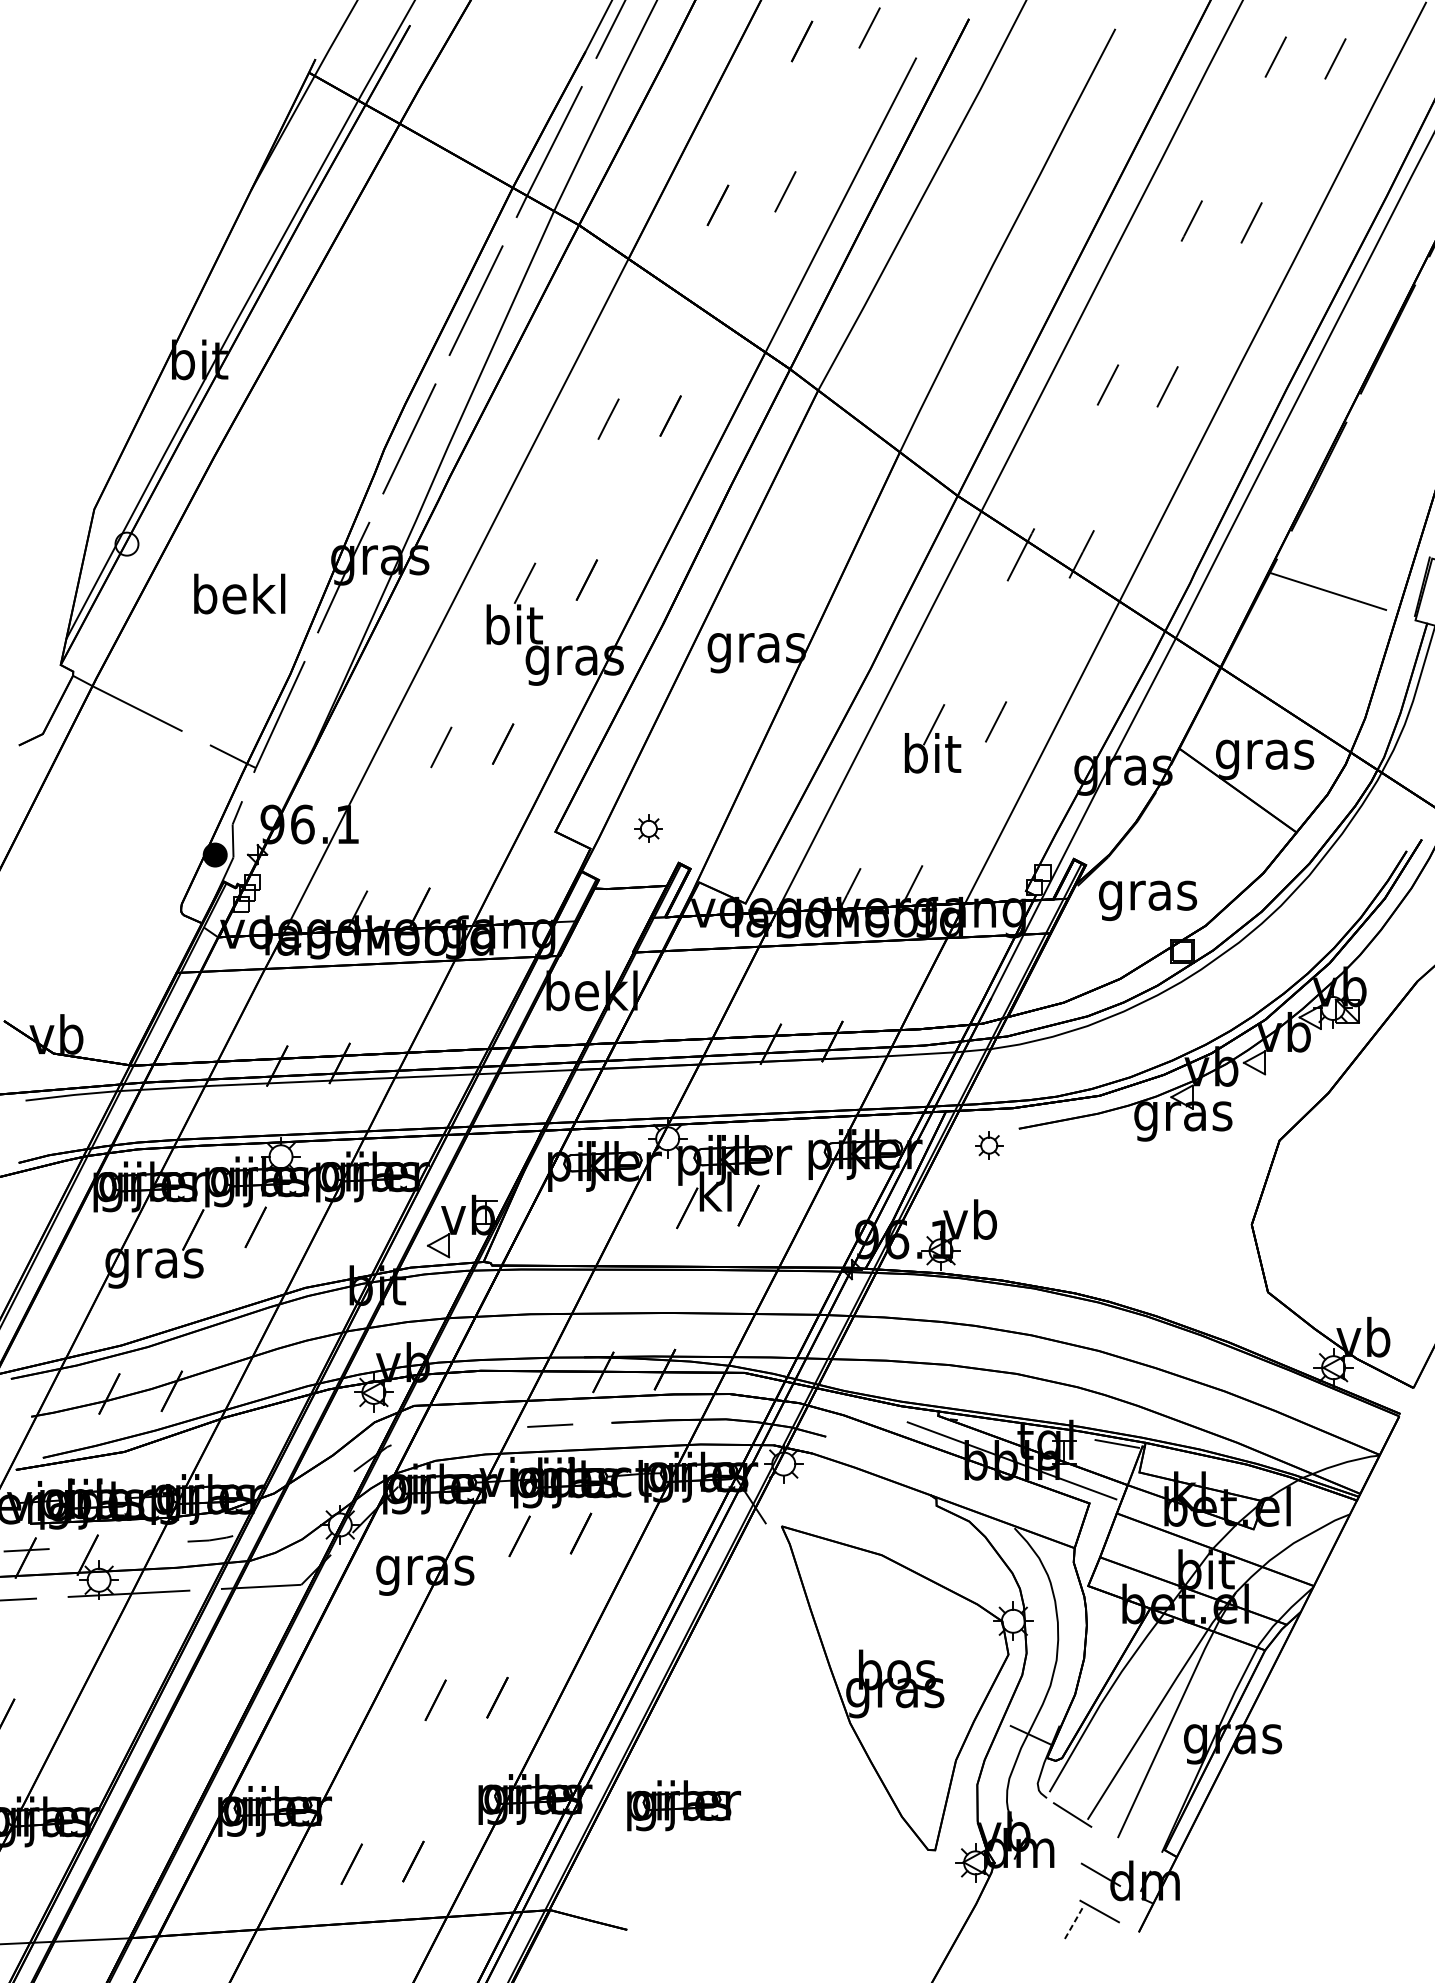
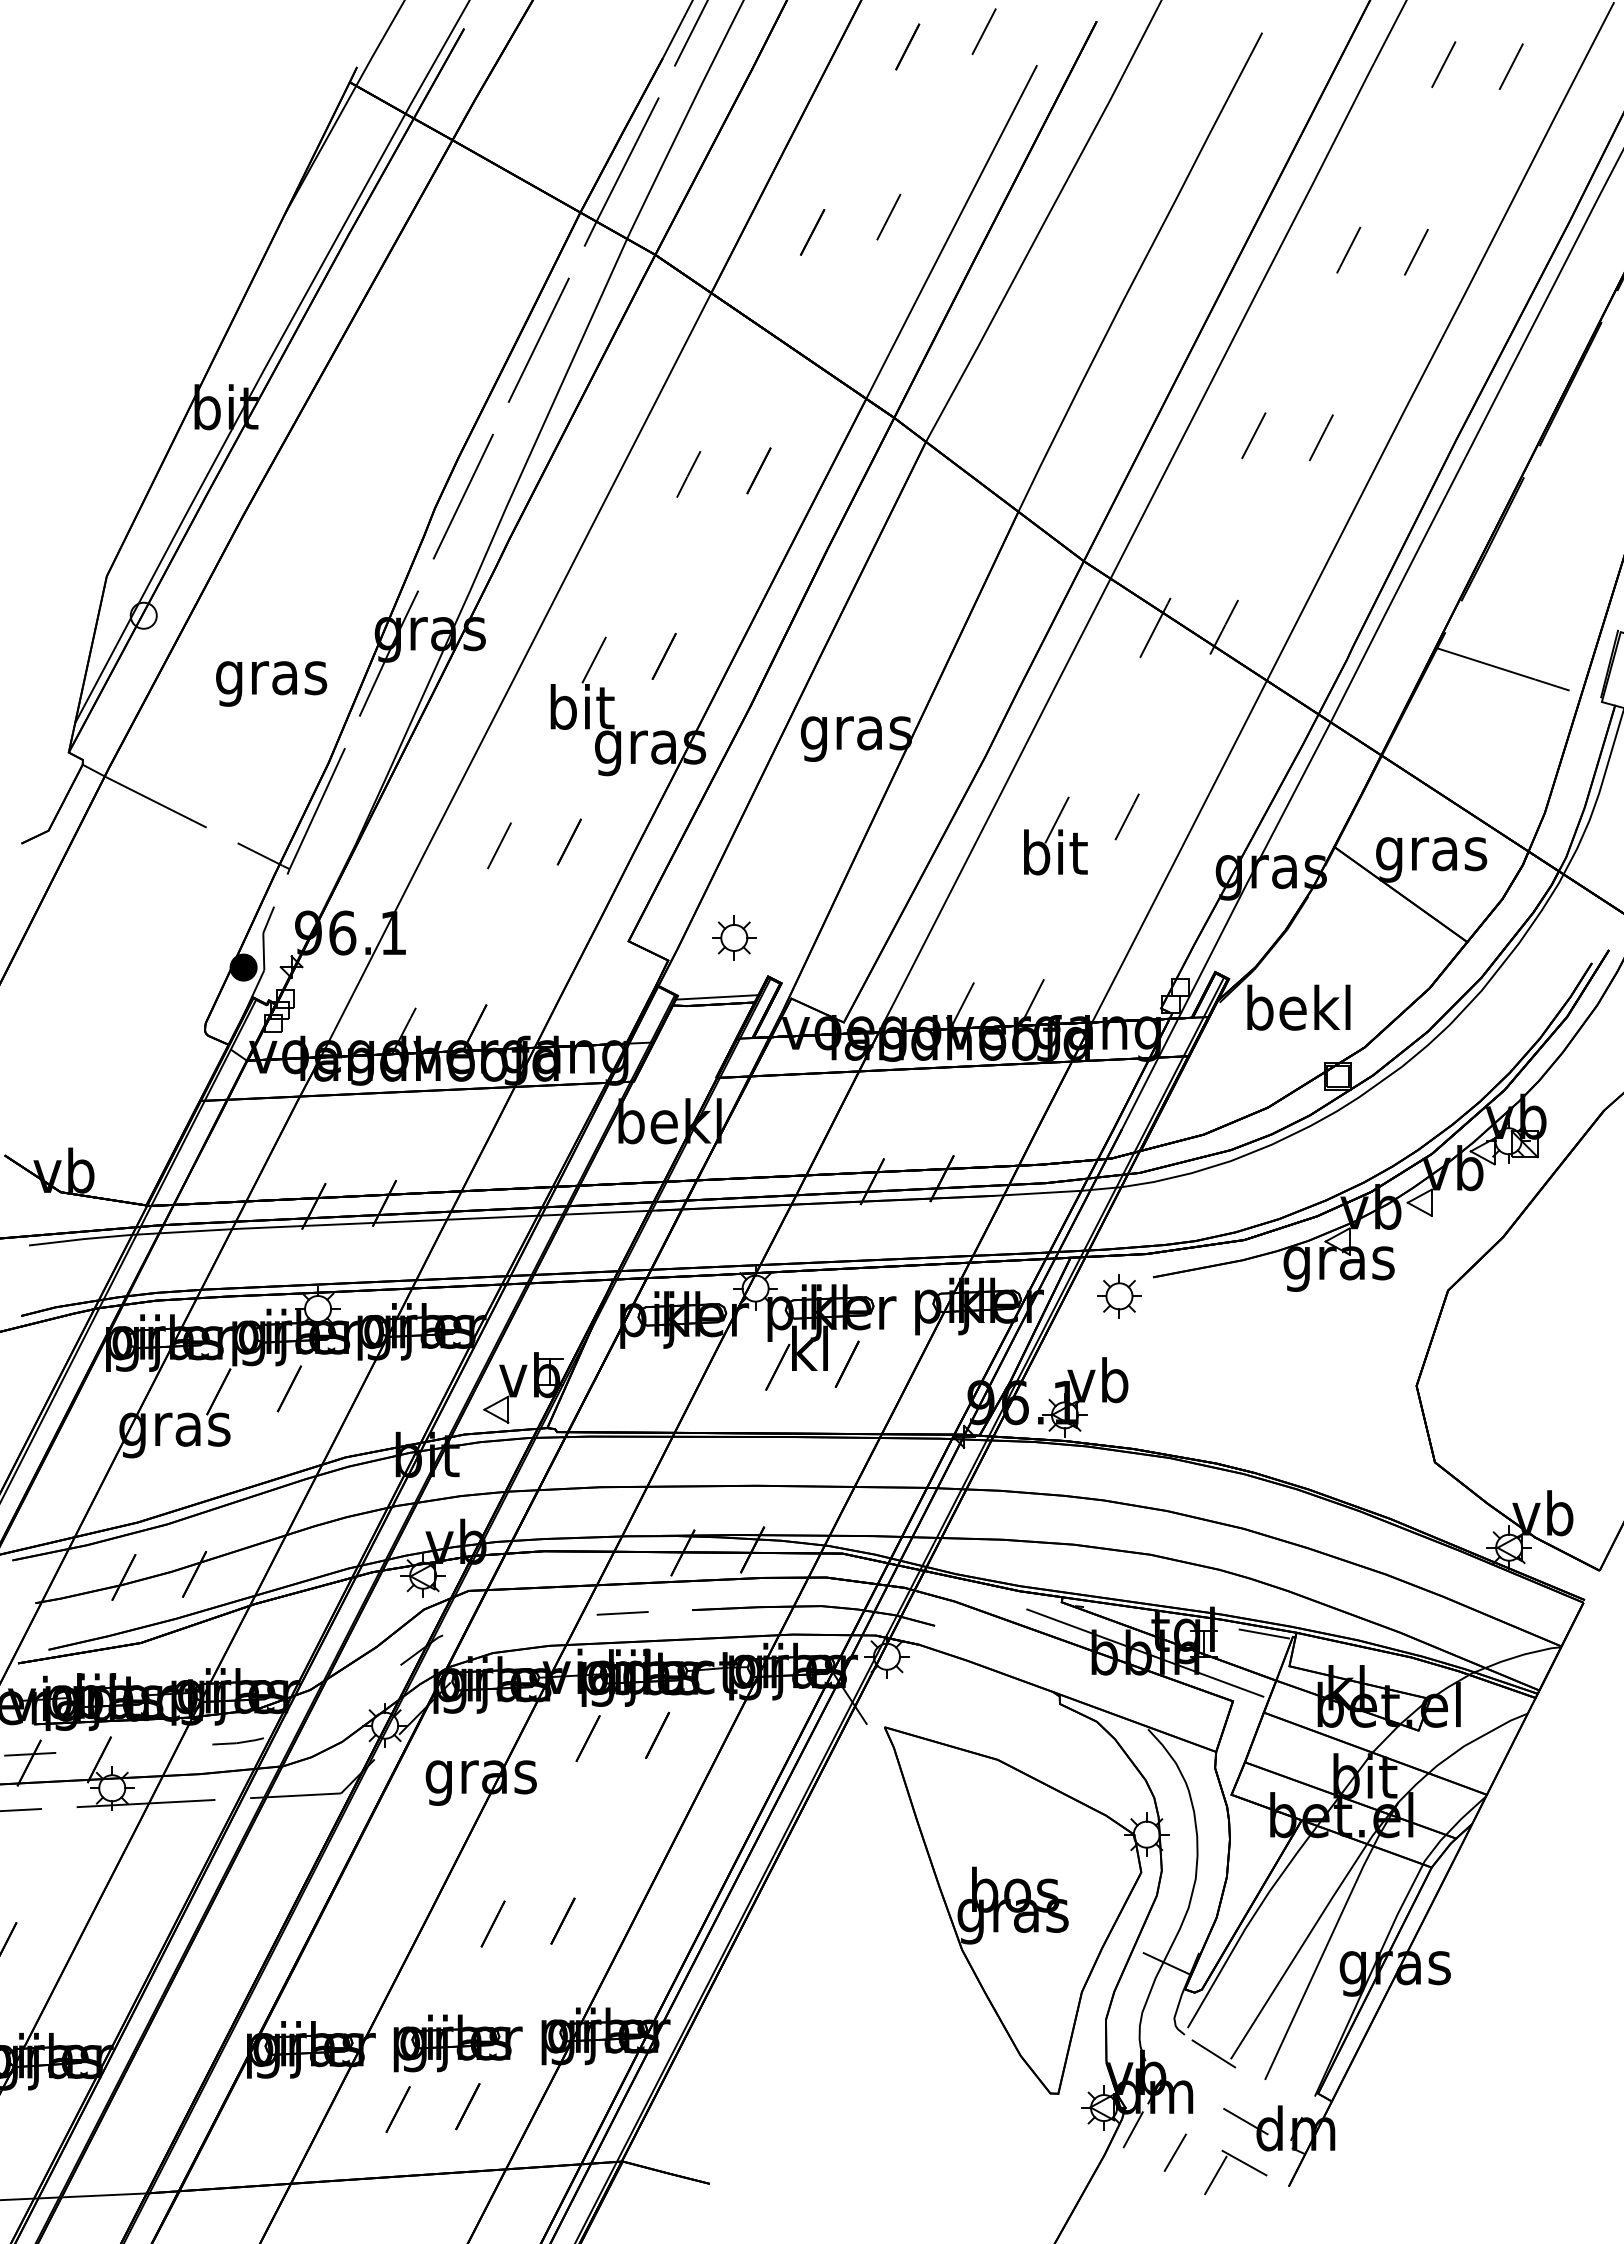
text: (239, 598) -> (271, 677), bekl -> gras
part: (649, 828) -> (734, 937), size x1.43
line: (633, 881) -> (717, 997), added
text: (1147, 895) -> (1298, 1013), gras -> bekl
part: (989, 1145) -> (1119, 1296), size x1.43
part: (683, 1805) -> (457, 2043), moved
line: (1000, 1881) -> (1132, 2129), added
line: (1037, 1902) -> (1174, 2152), added
line: (1074, 1922) -> (1216, 2175), dashed -> solid

